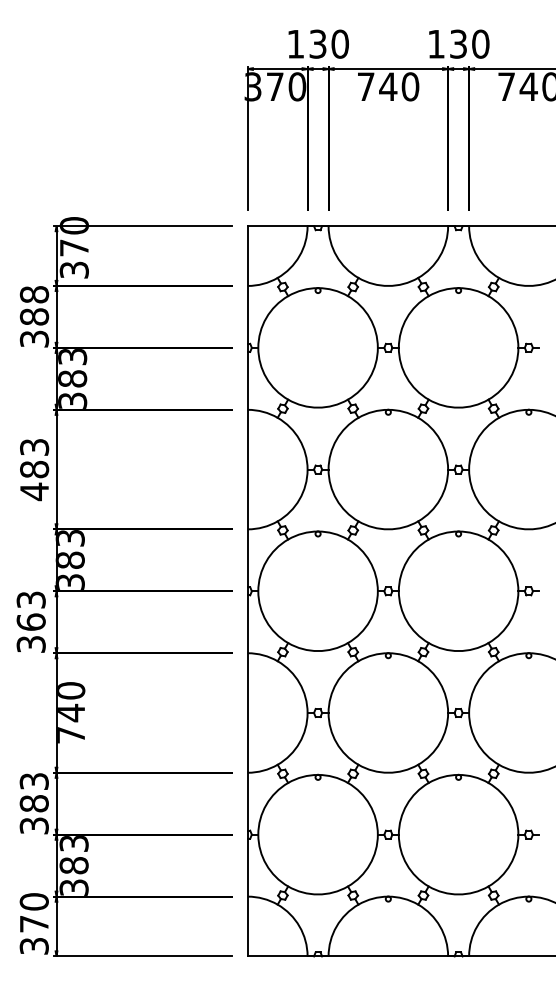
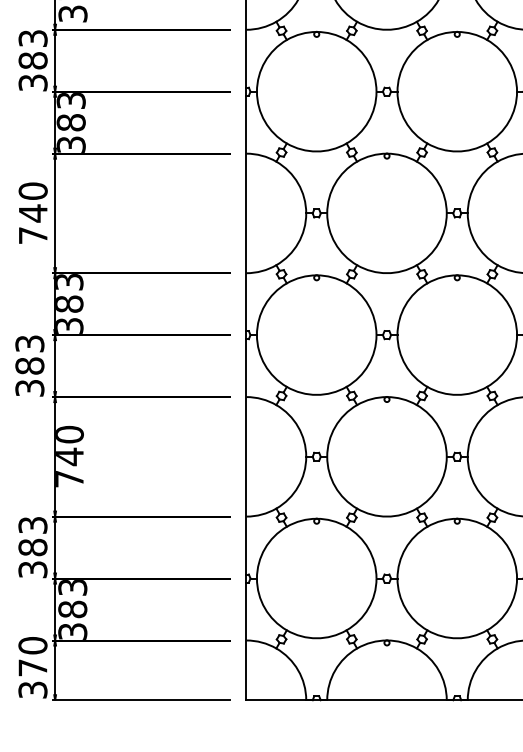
text: (34, 294) -> (33, 38), 388 -> 383
text: (34, 469) -> (33, 213), 483 -> 740
text: (30, 621) -> (29, 365), 363 -> 383

